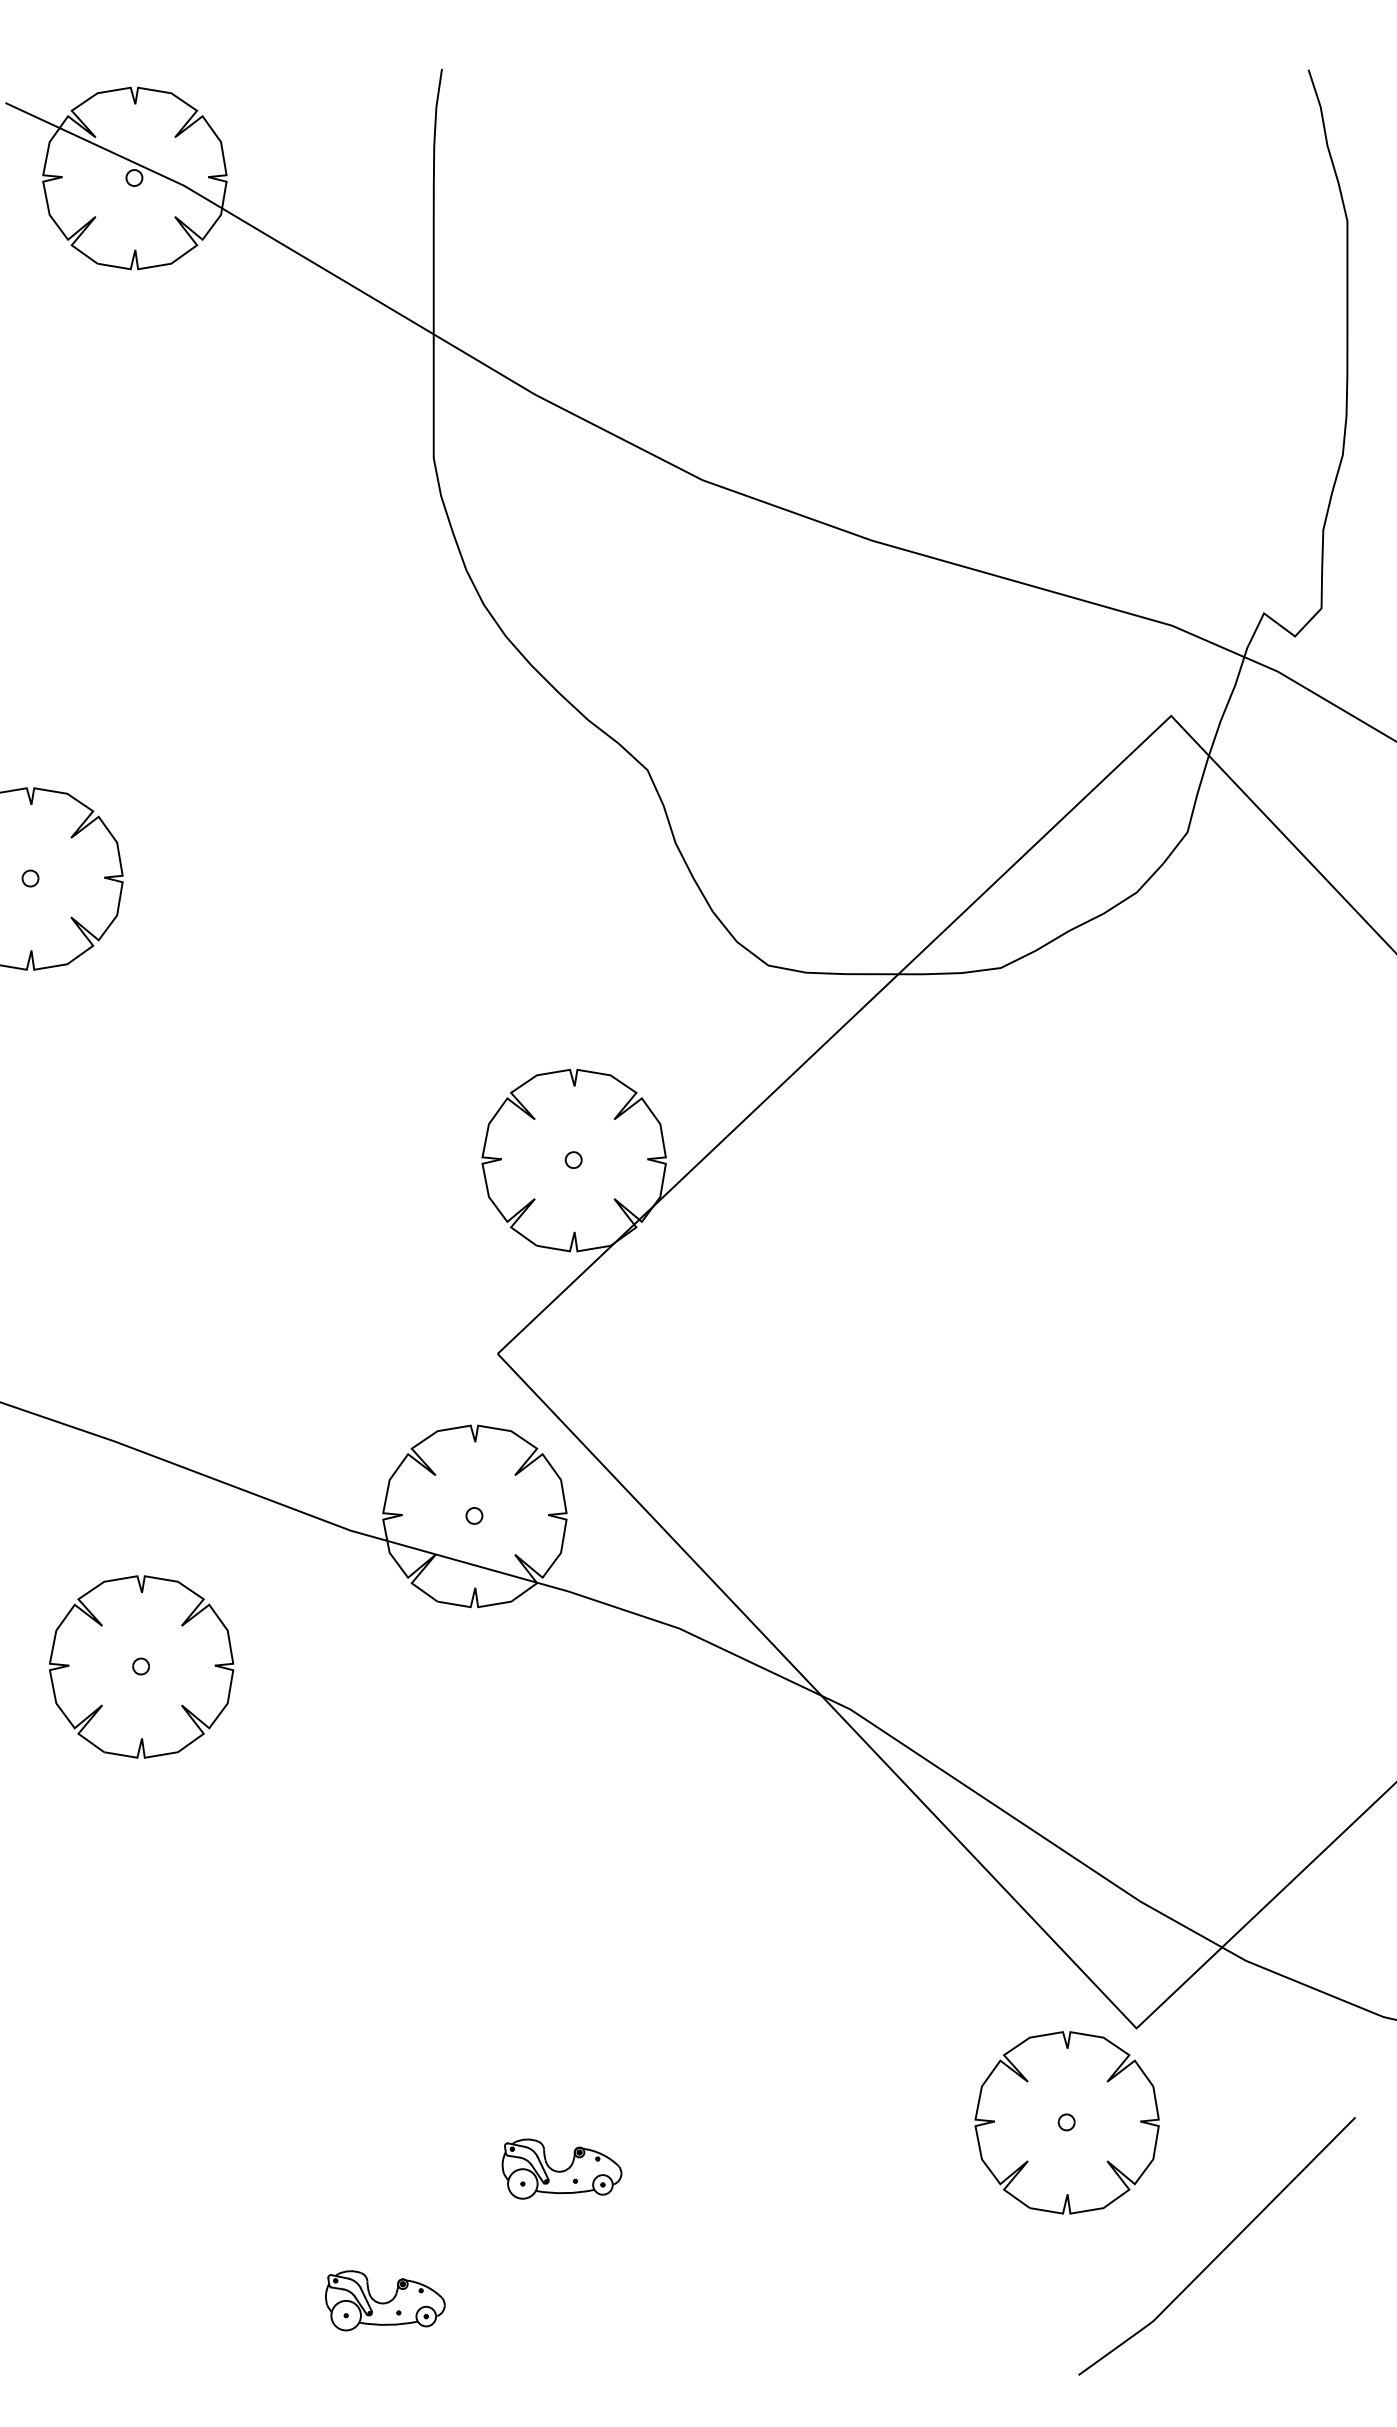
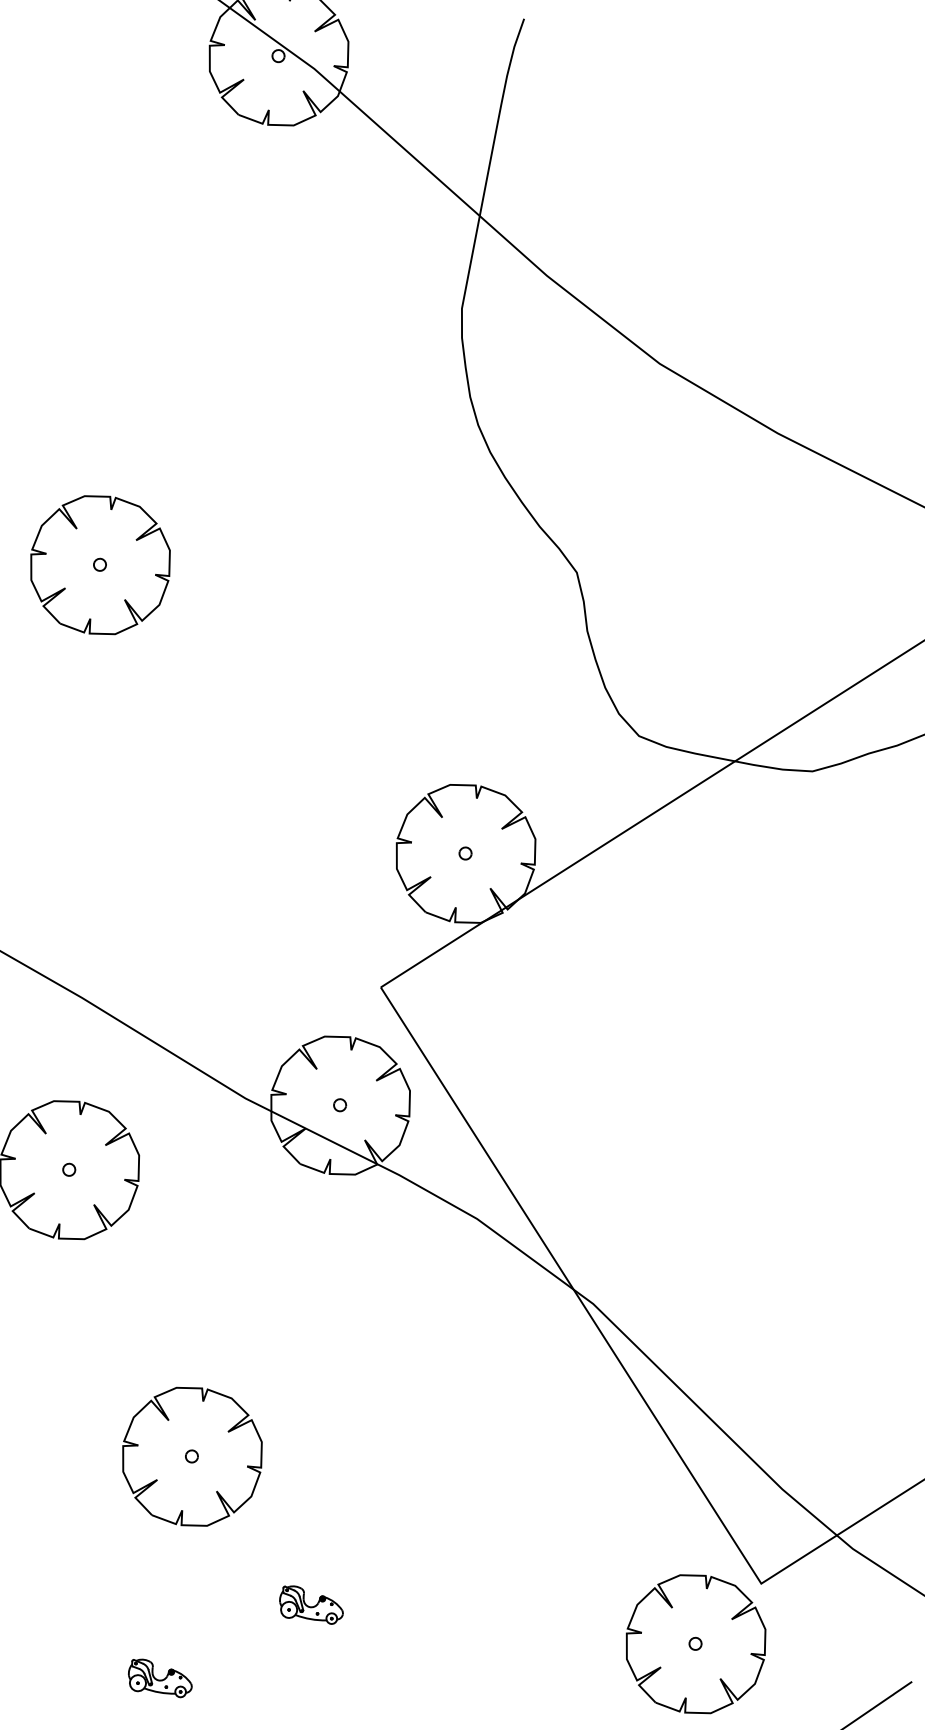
part: (370, 2005) -> (191, 1456), added
part: (561, 2168) -> (311, 1605), size x0.71
part: (384, 2301) -> (159, 1679), size x0.71

